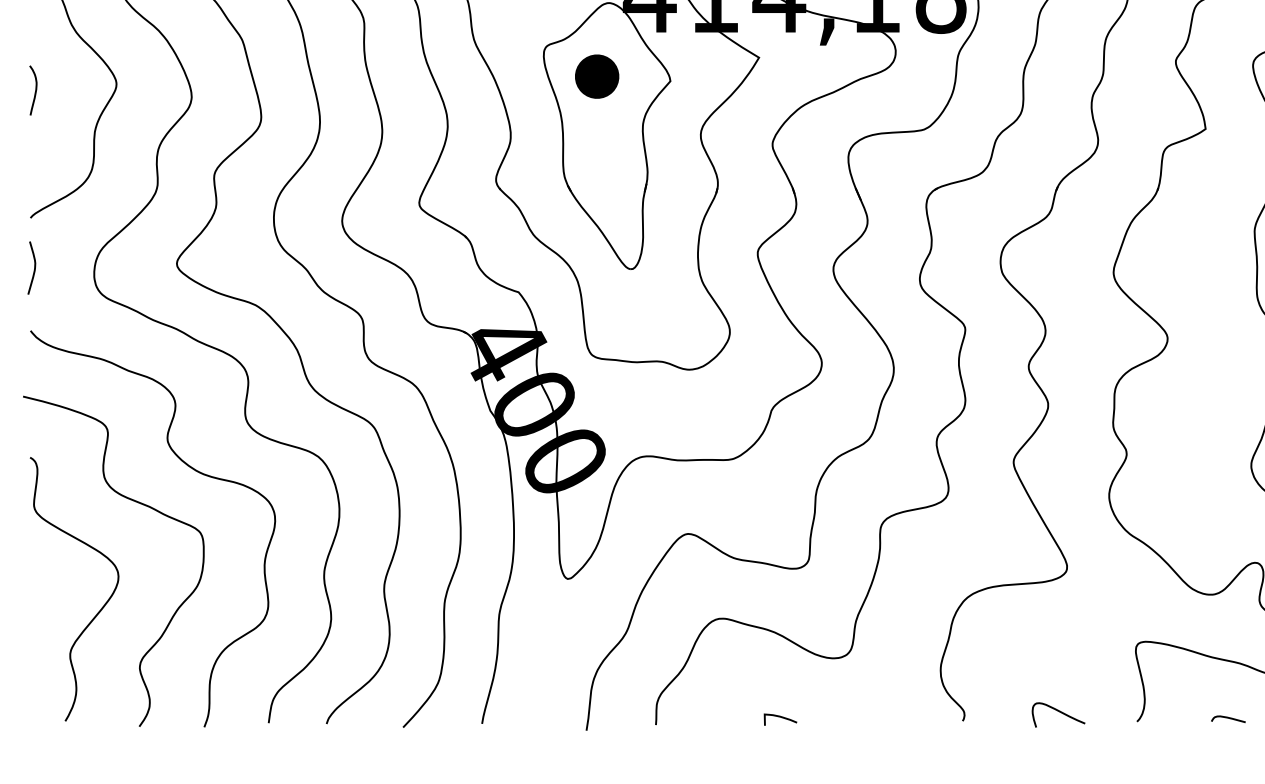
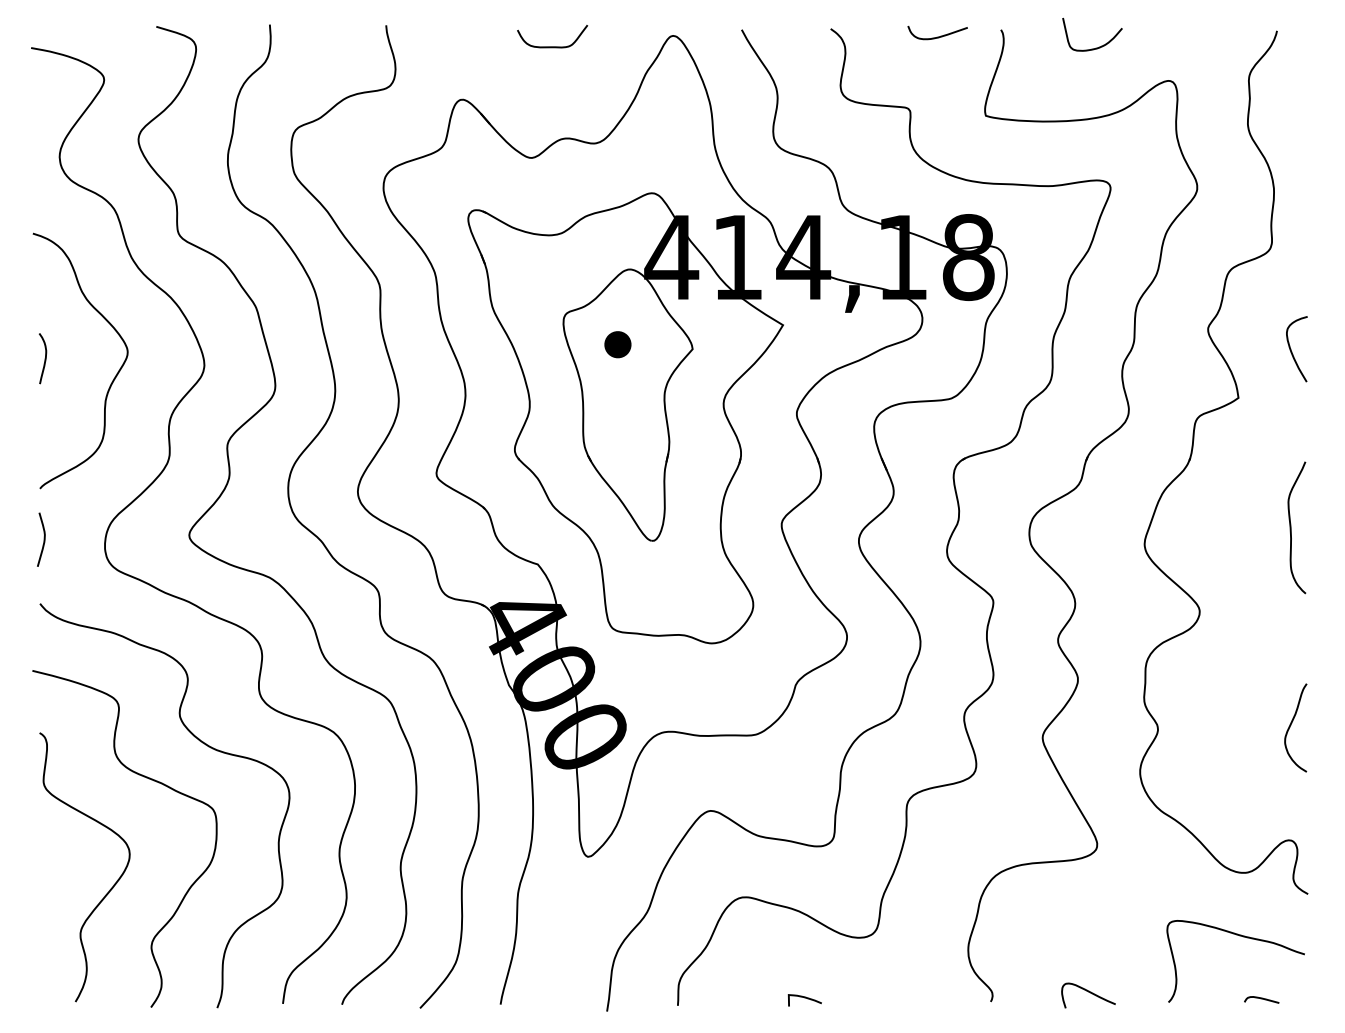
part: (596, 76) -> (617, 344), size x0.6

